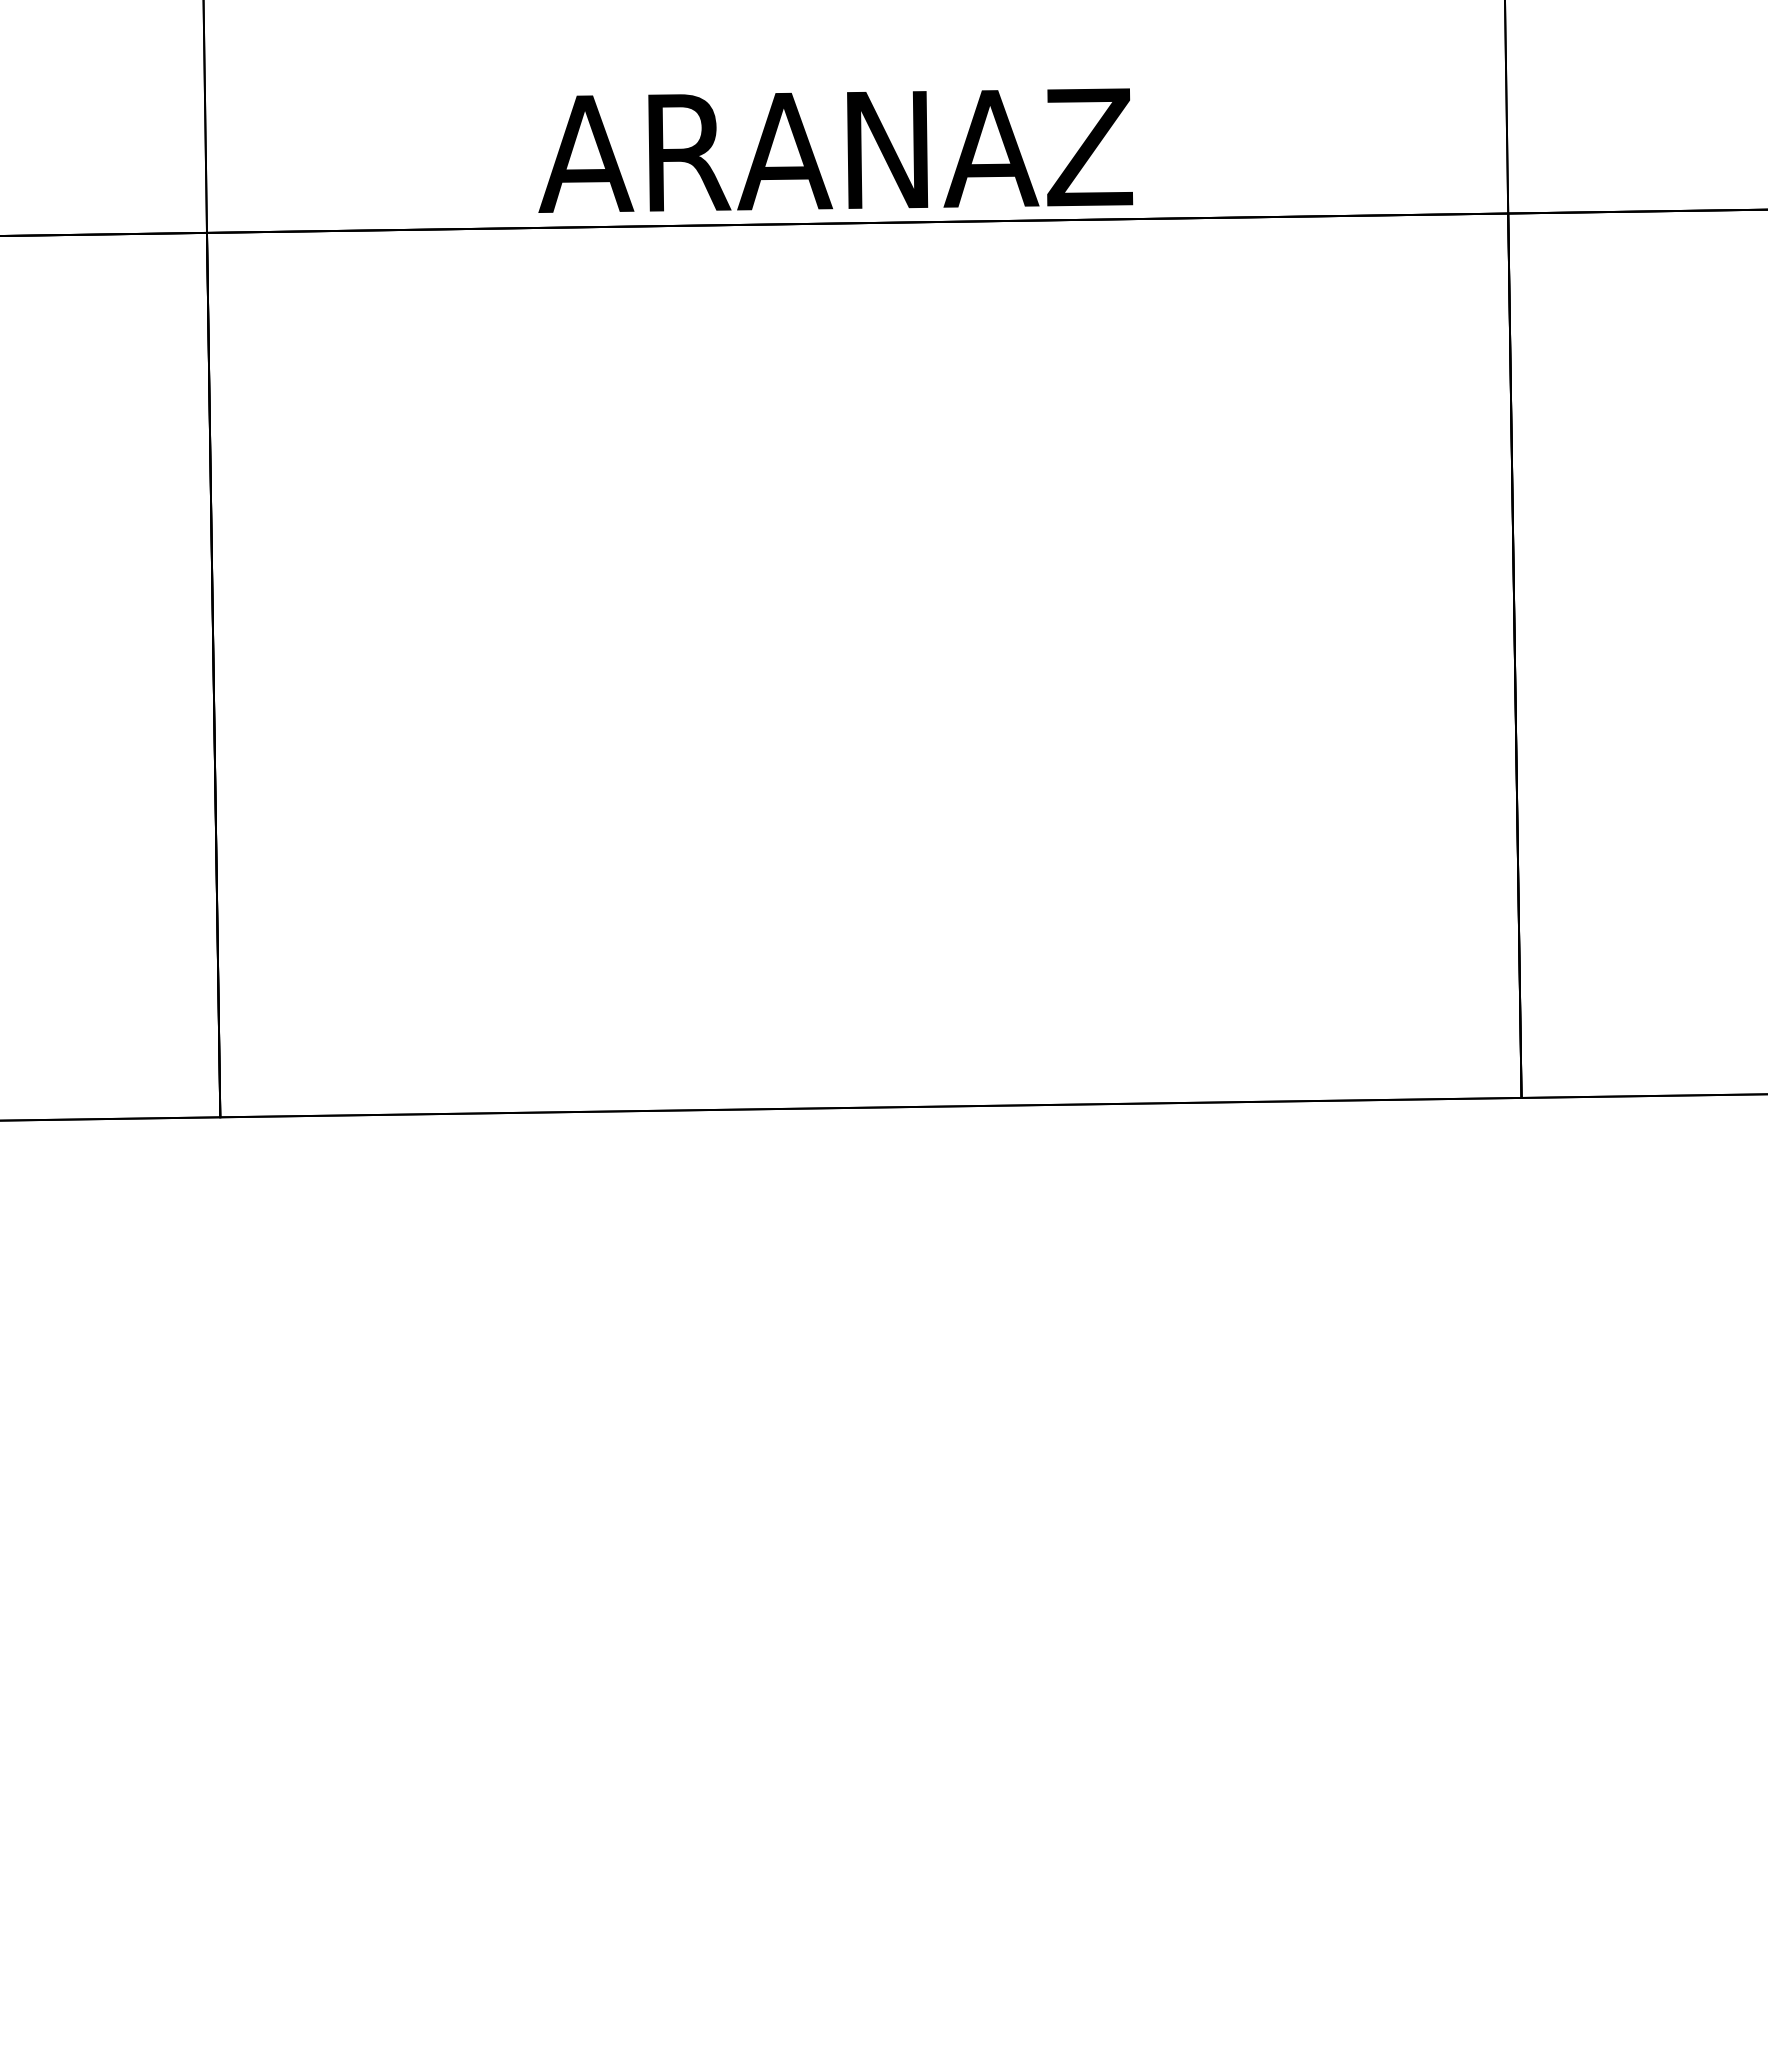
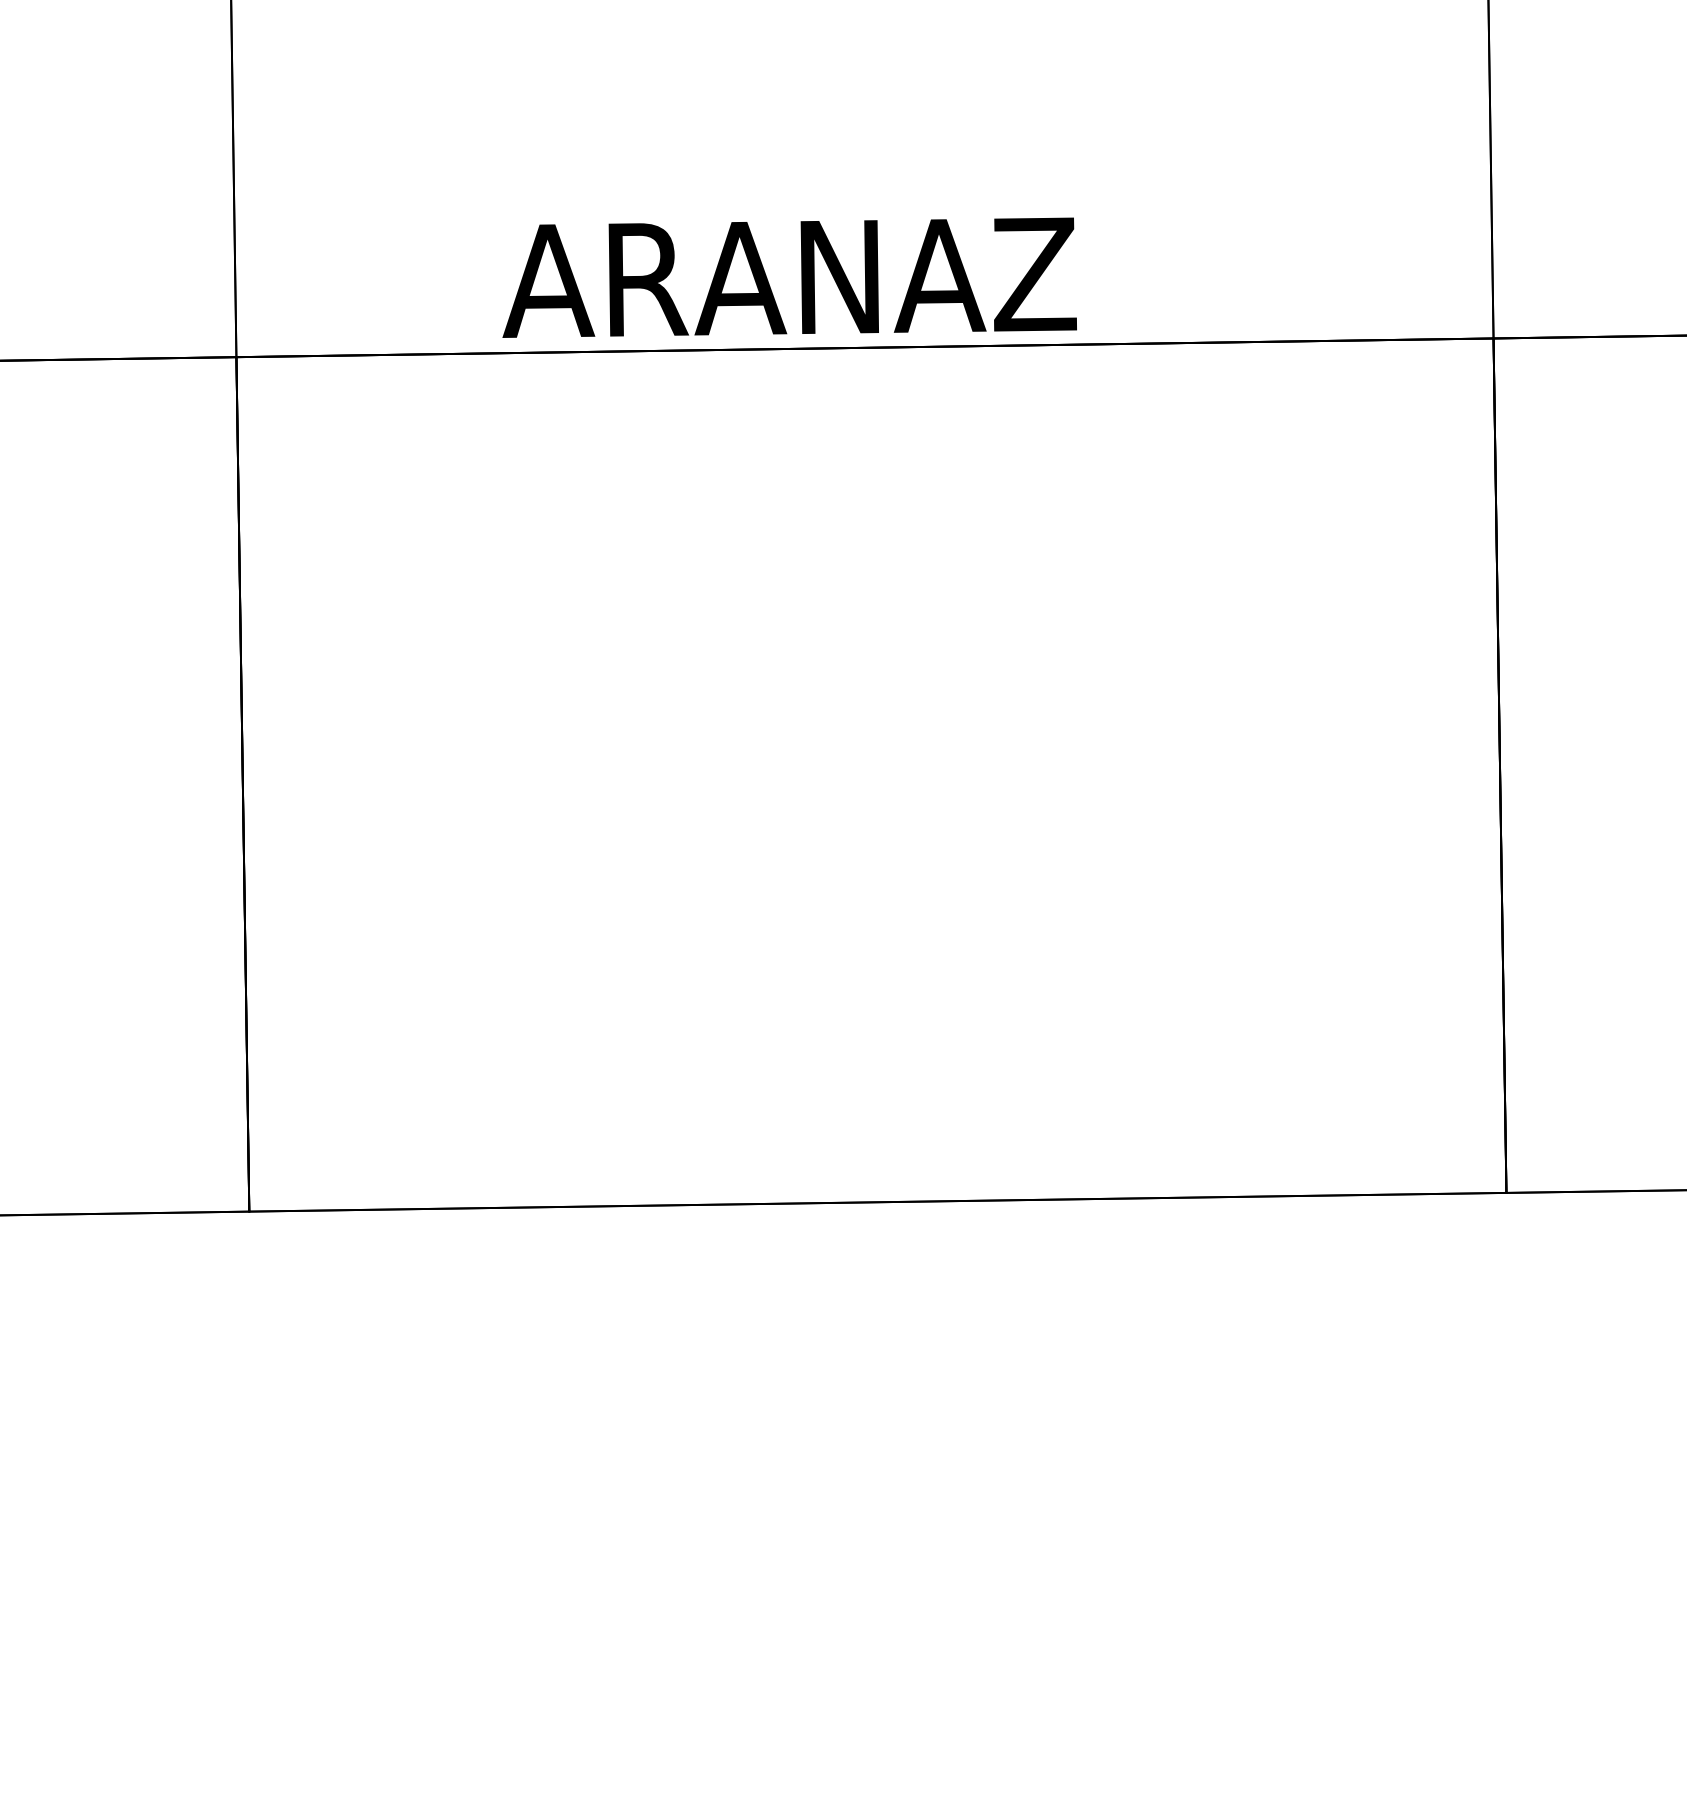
text: (835, 150) -> (789, 277), moved

